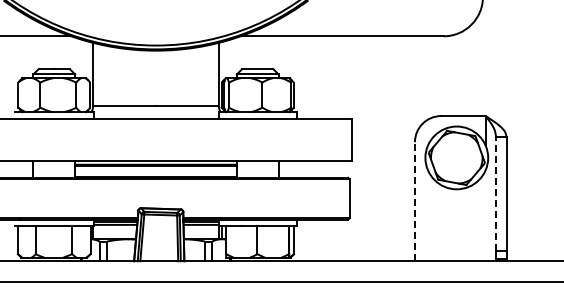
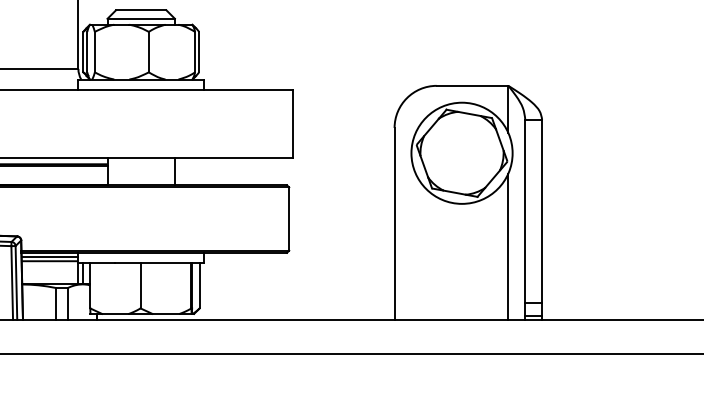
line: (496, 193) -> (526, 210), dashed -> solid
line: (414, 201) -> (393, 223), dashed -> solid
line: (485, 215) -> (508, 246), added

